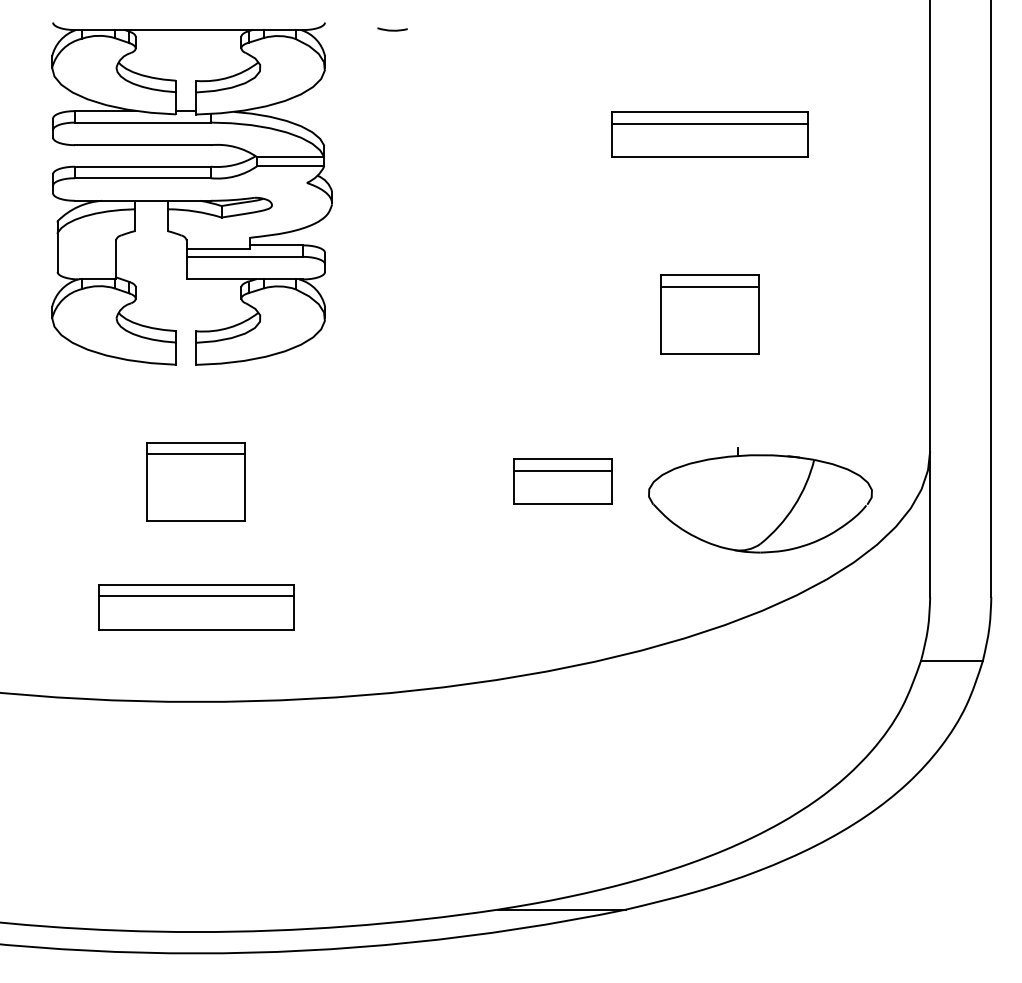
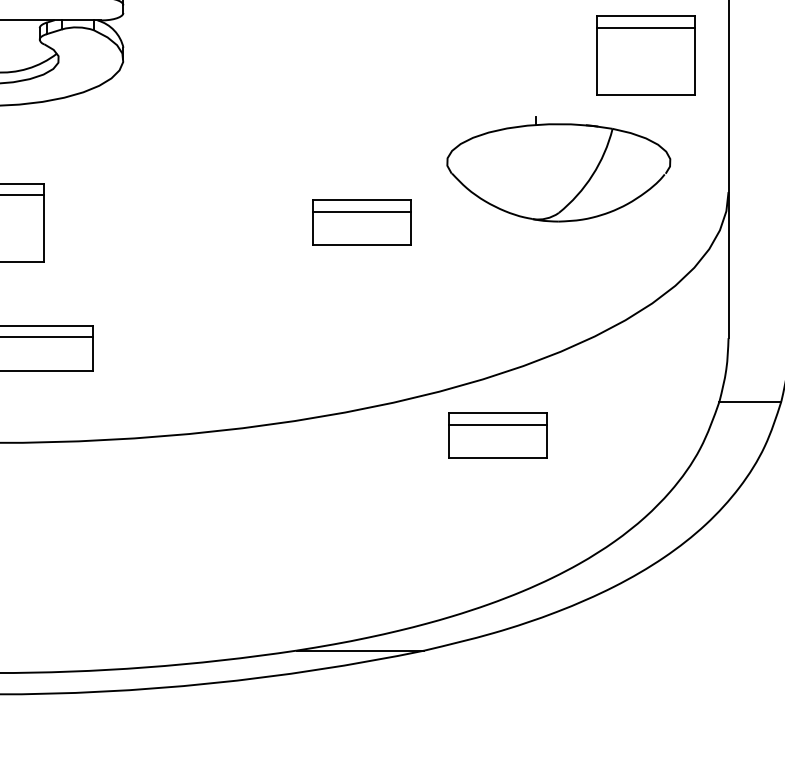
part: (709, 314) -> (645, 55), moved
part: (760, 500) -> (558, 169), moved
part: (698, 694) -> (496, 435), added

